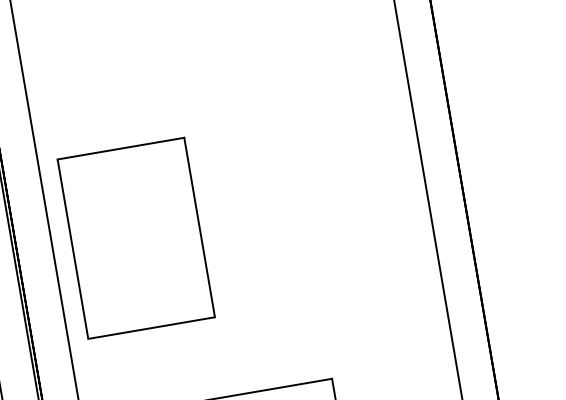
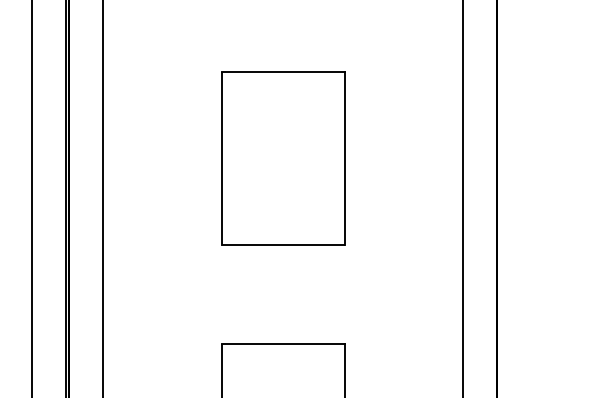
part: (136, 238) -> (283, 158), moved

